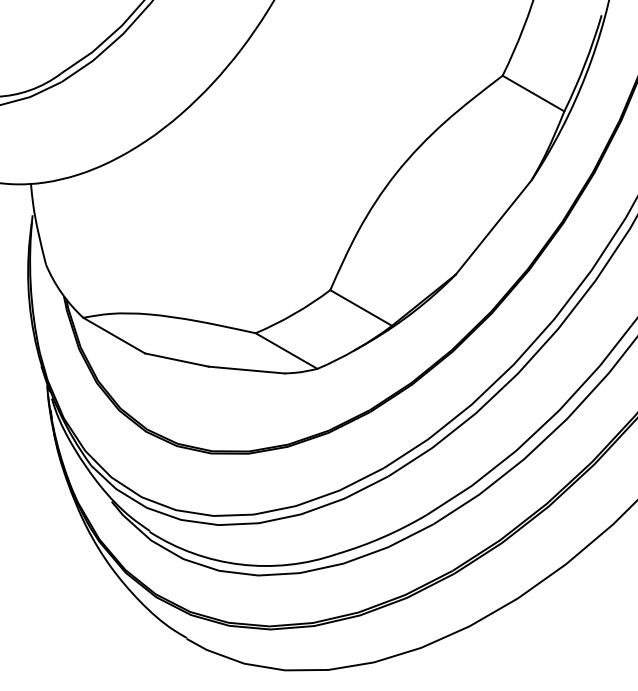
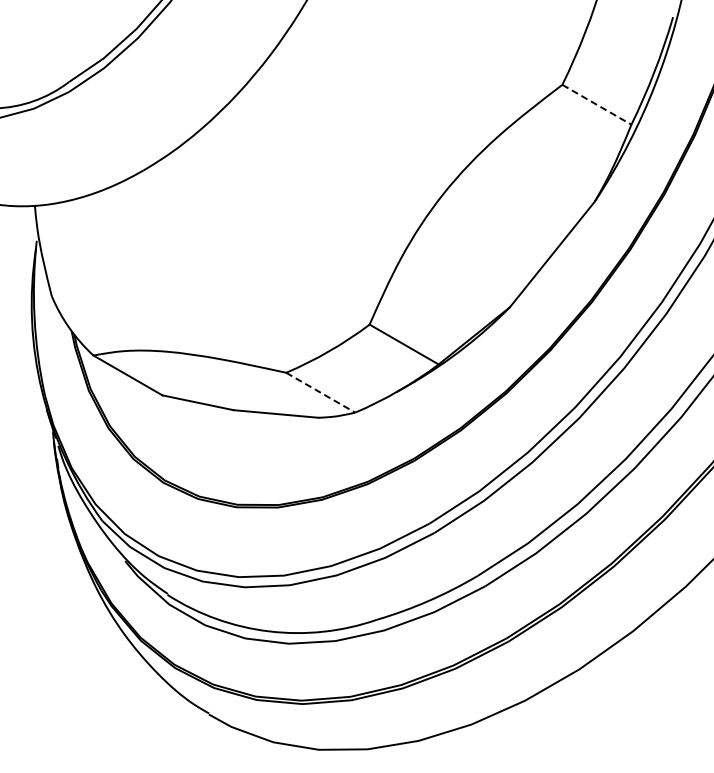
line: (533, 93) -> (596, 104), solid -> dashed
line: (286, 350) -> (320, 392), solid -> dashed

